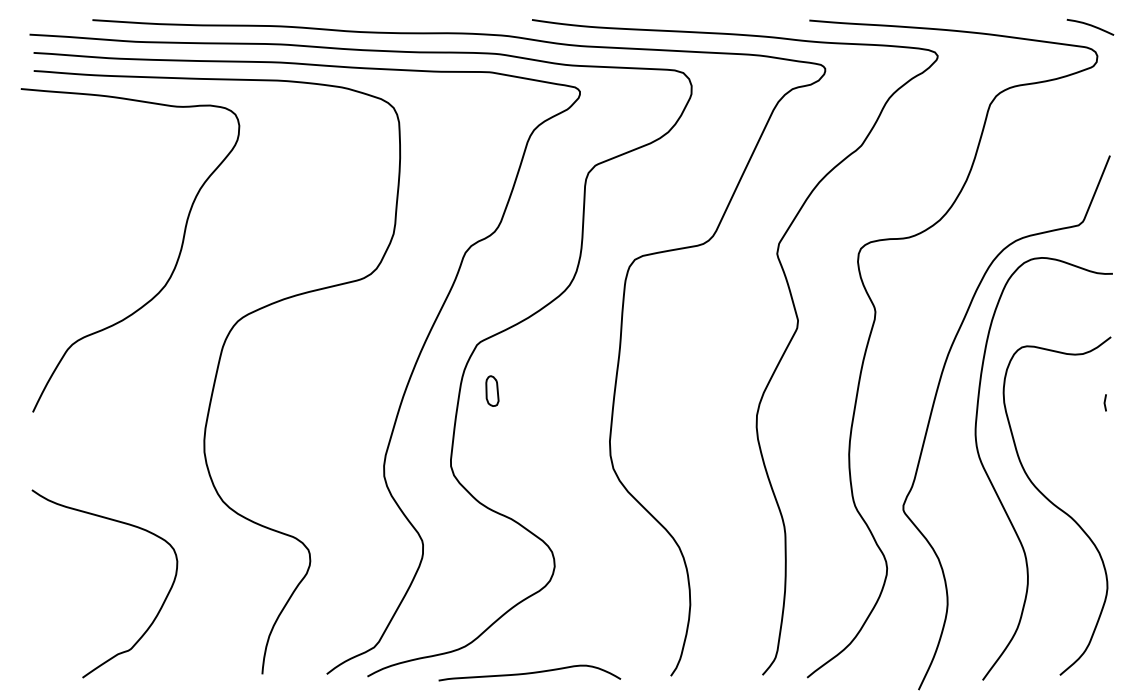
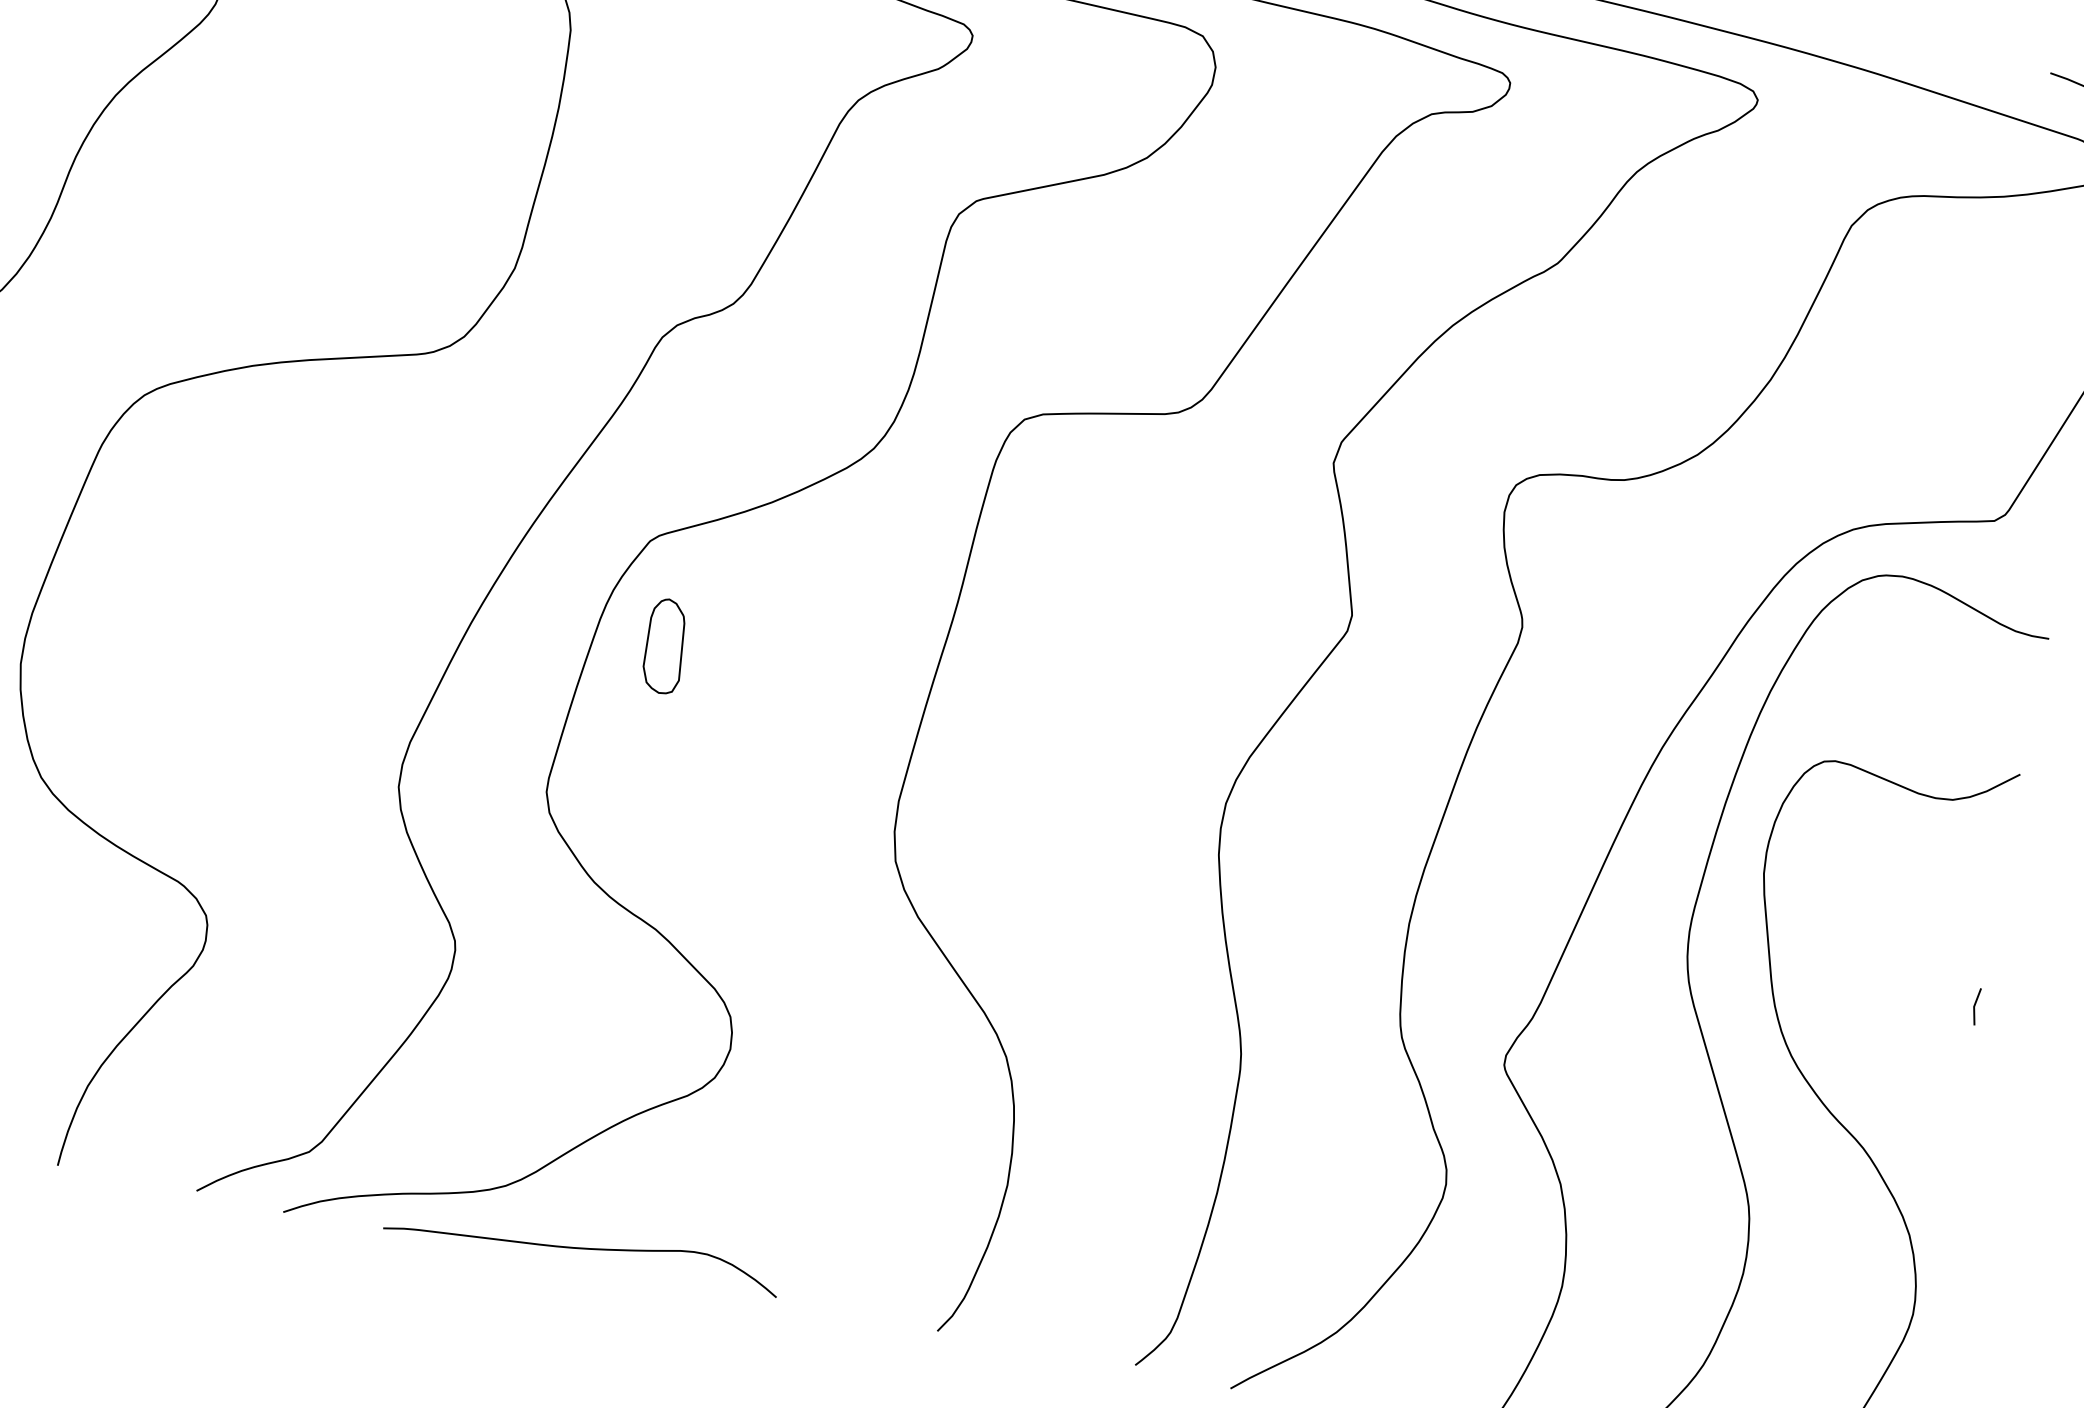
part: (492, 390) -> (665, 644), size x1.43
line: (1104, 402) -> (1974, 1005), moved
curve: (529, 672) -> (582, 1246), moved

